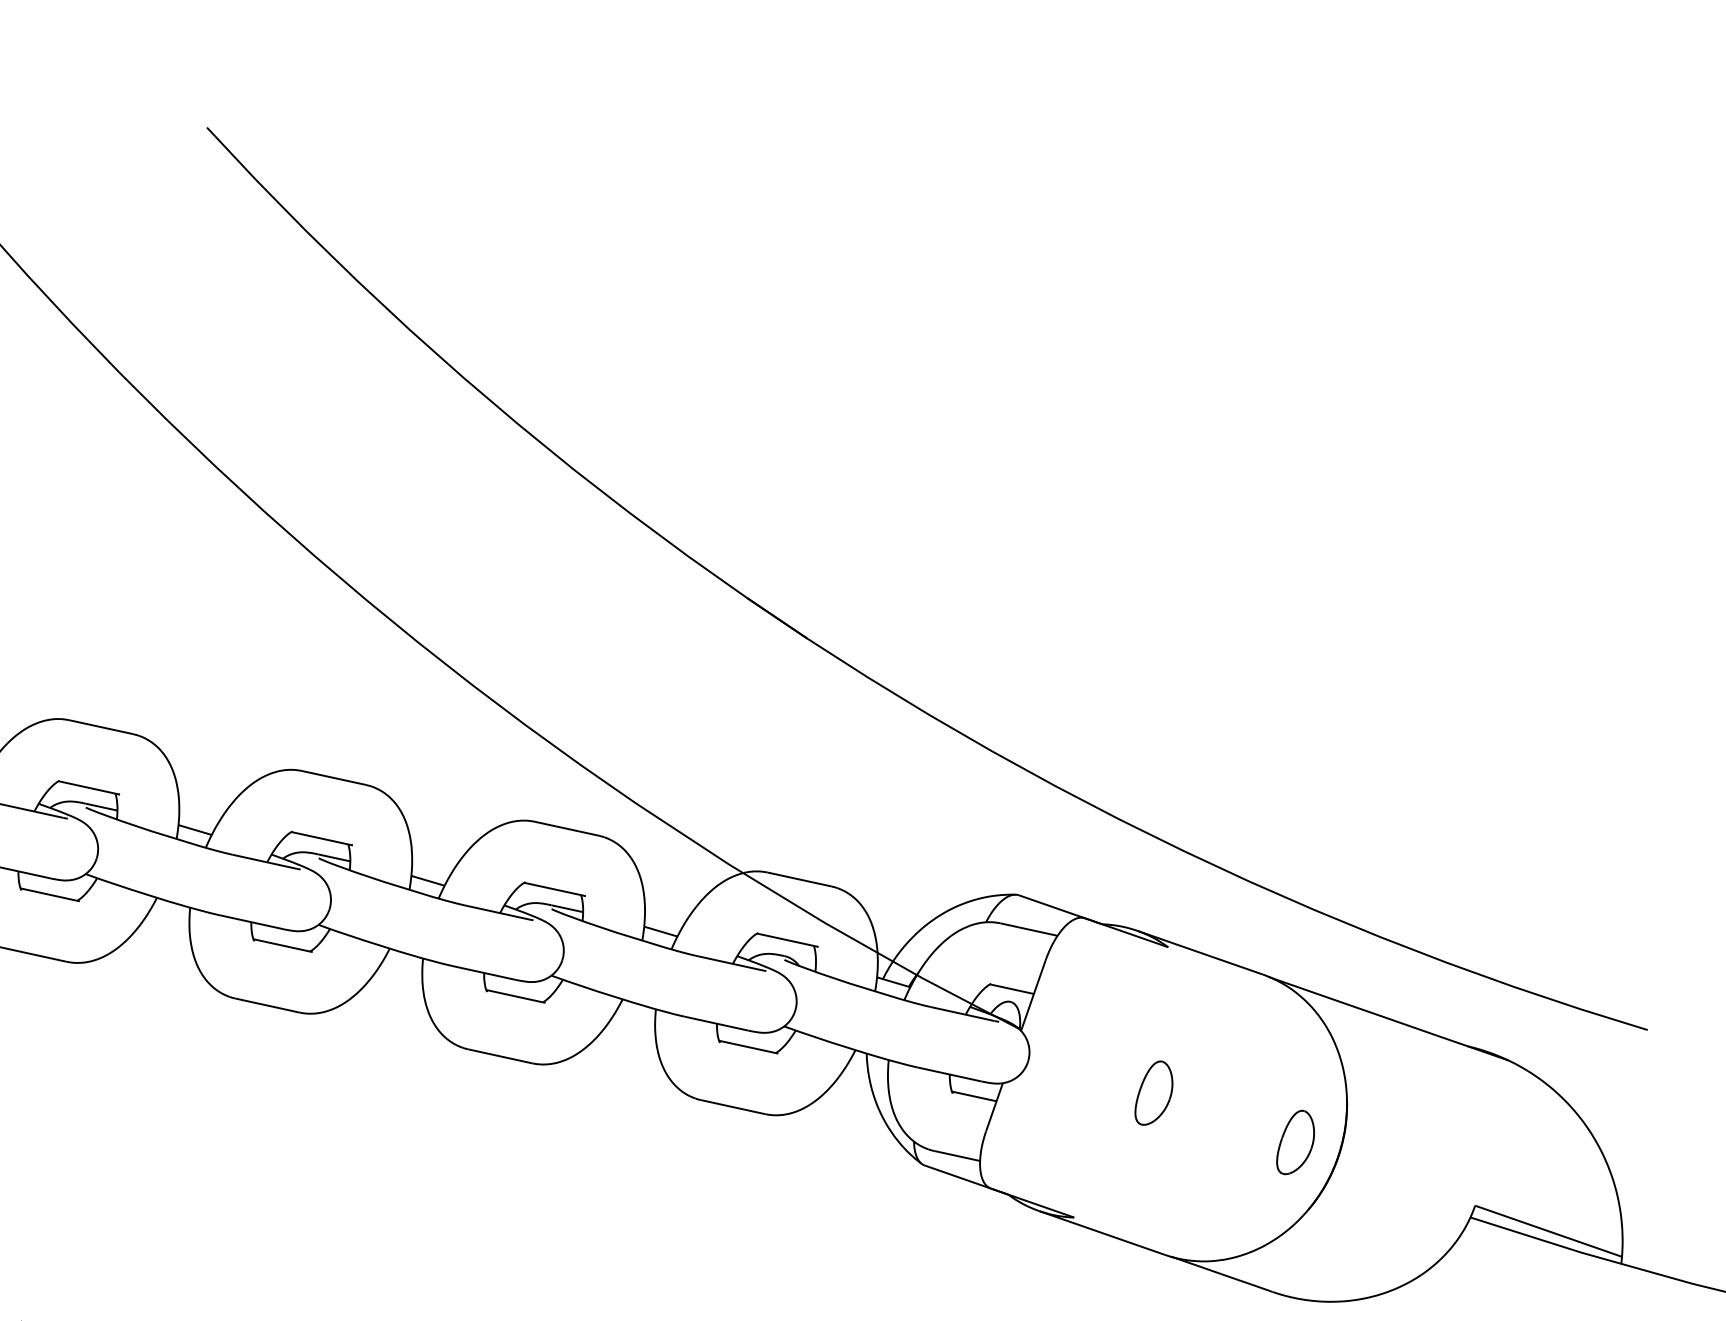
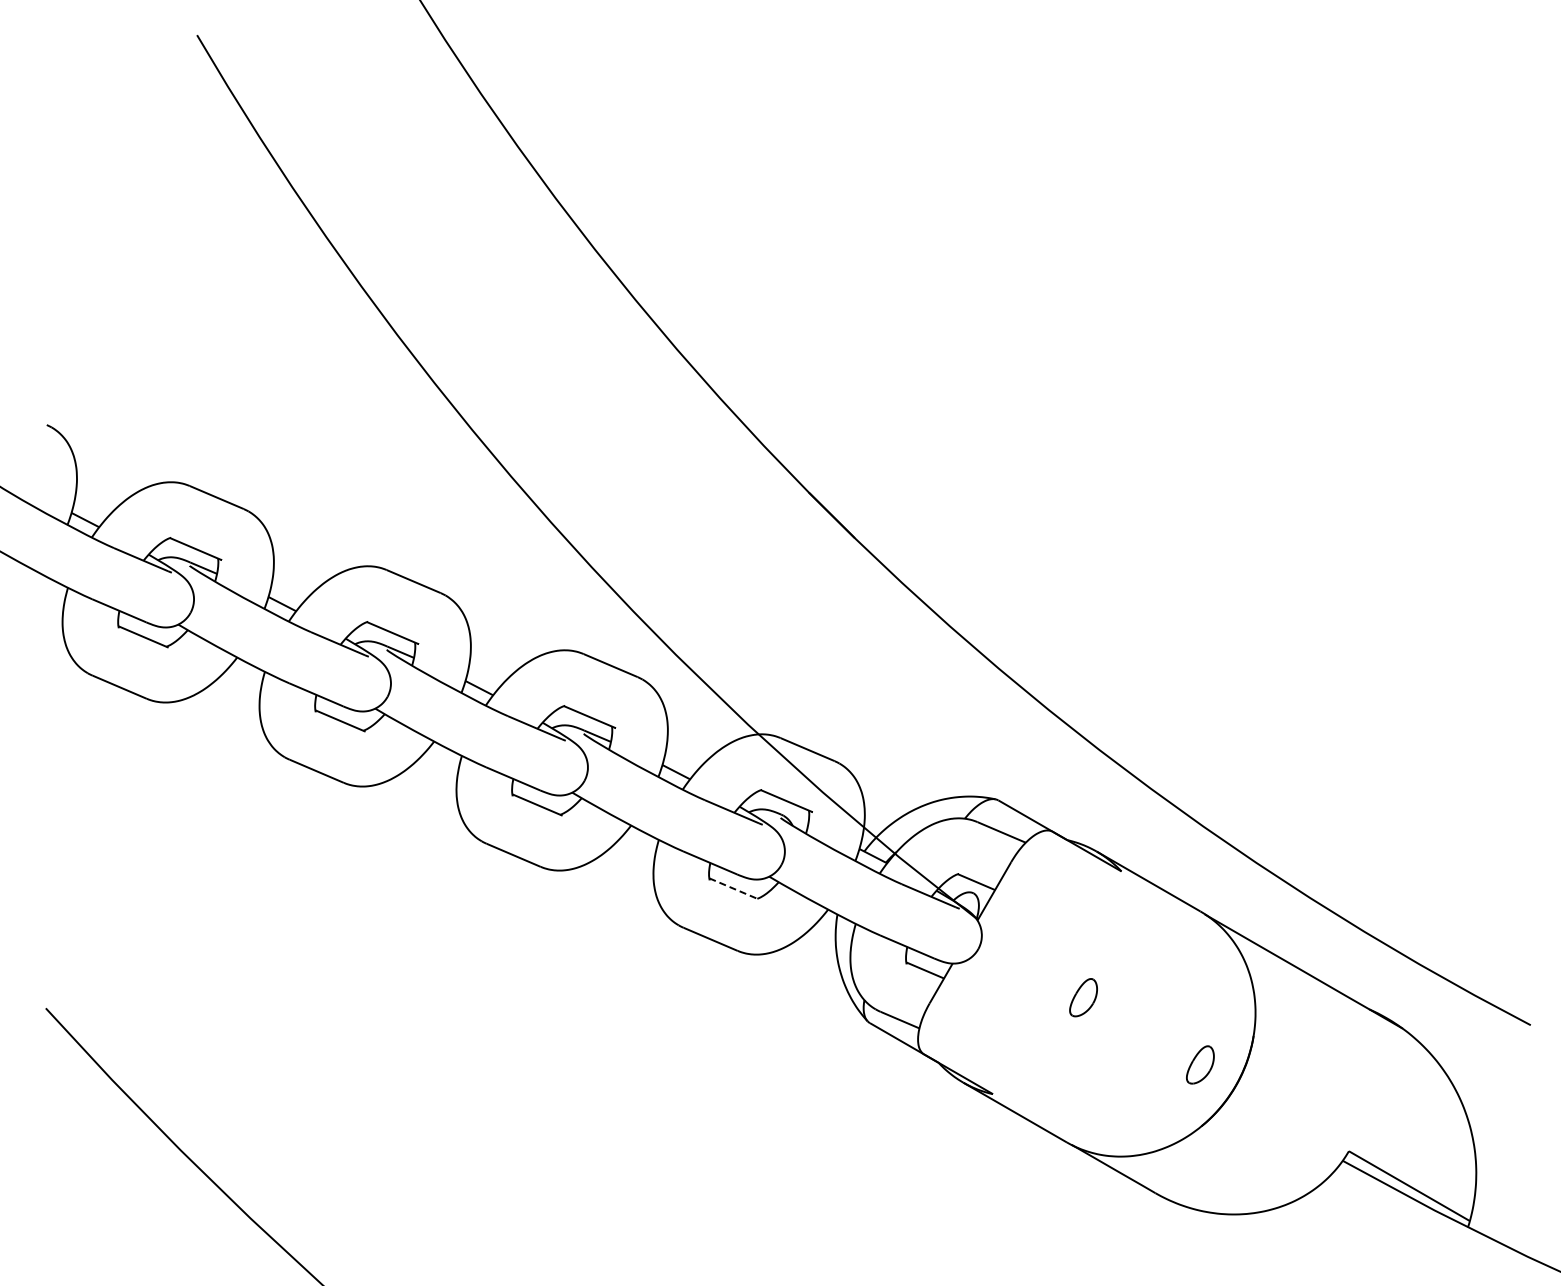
line: (748, 1047) -> (734, 889), solid -> dashed
part: (1152, 1092) -> (1083, 997), size x0.7
part: (1294, 1141) -> (1200, 1064), size x0.7

